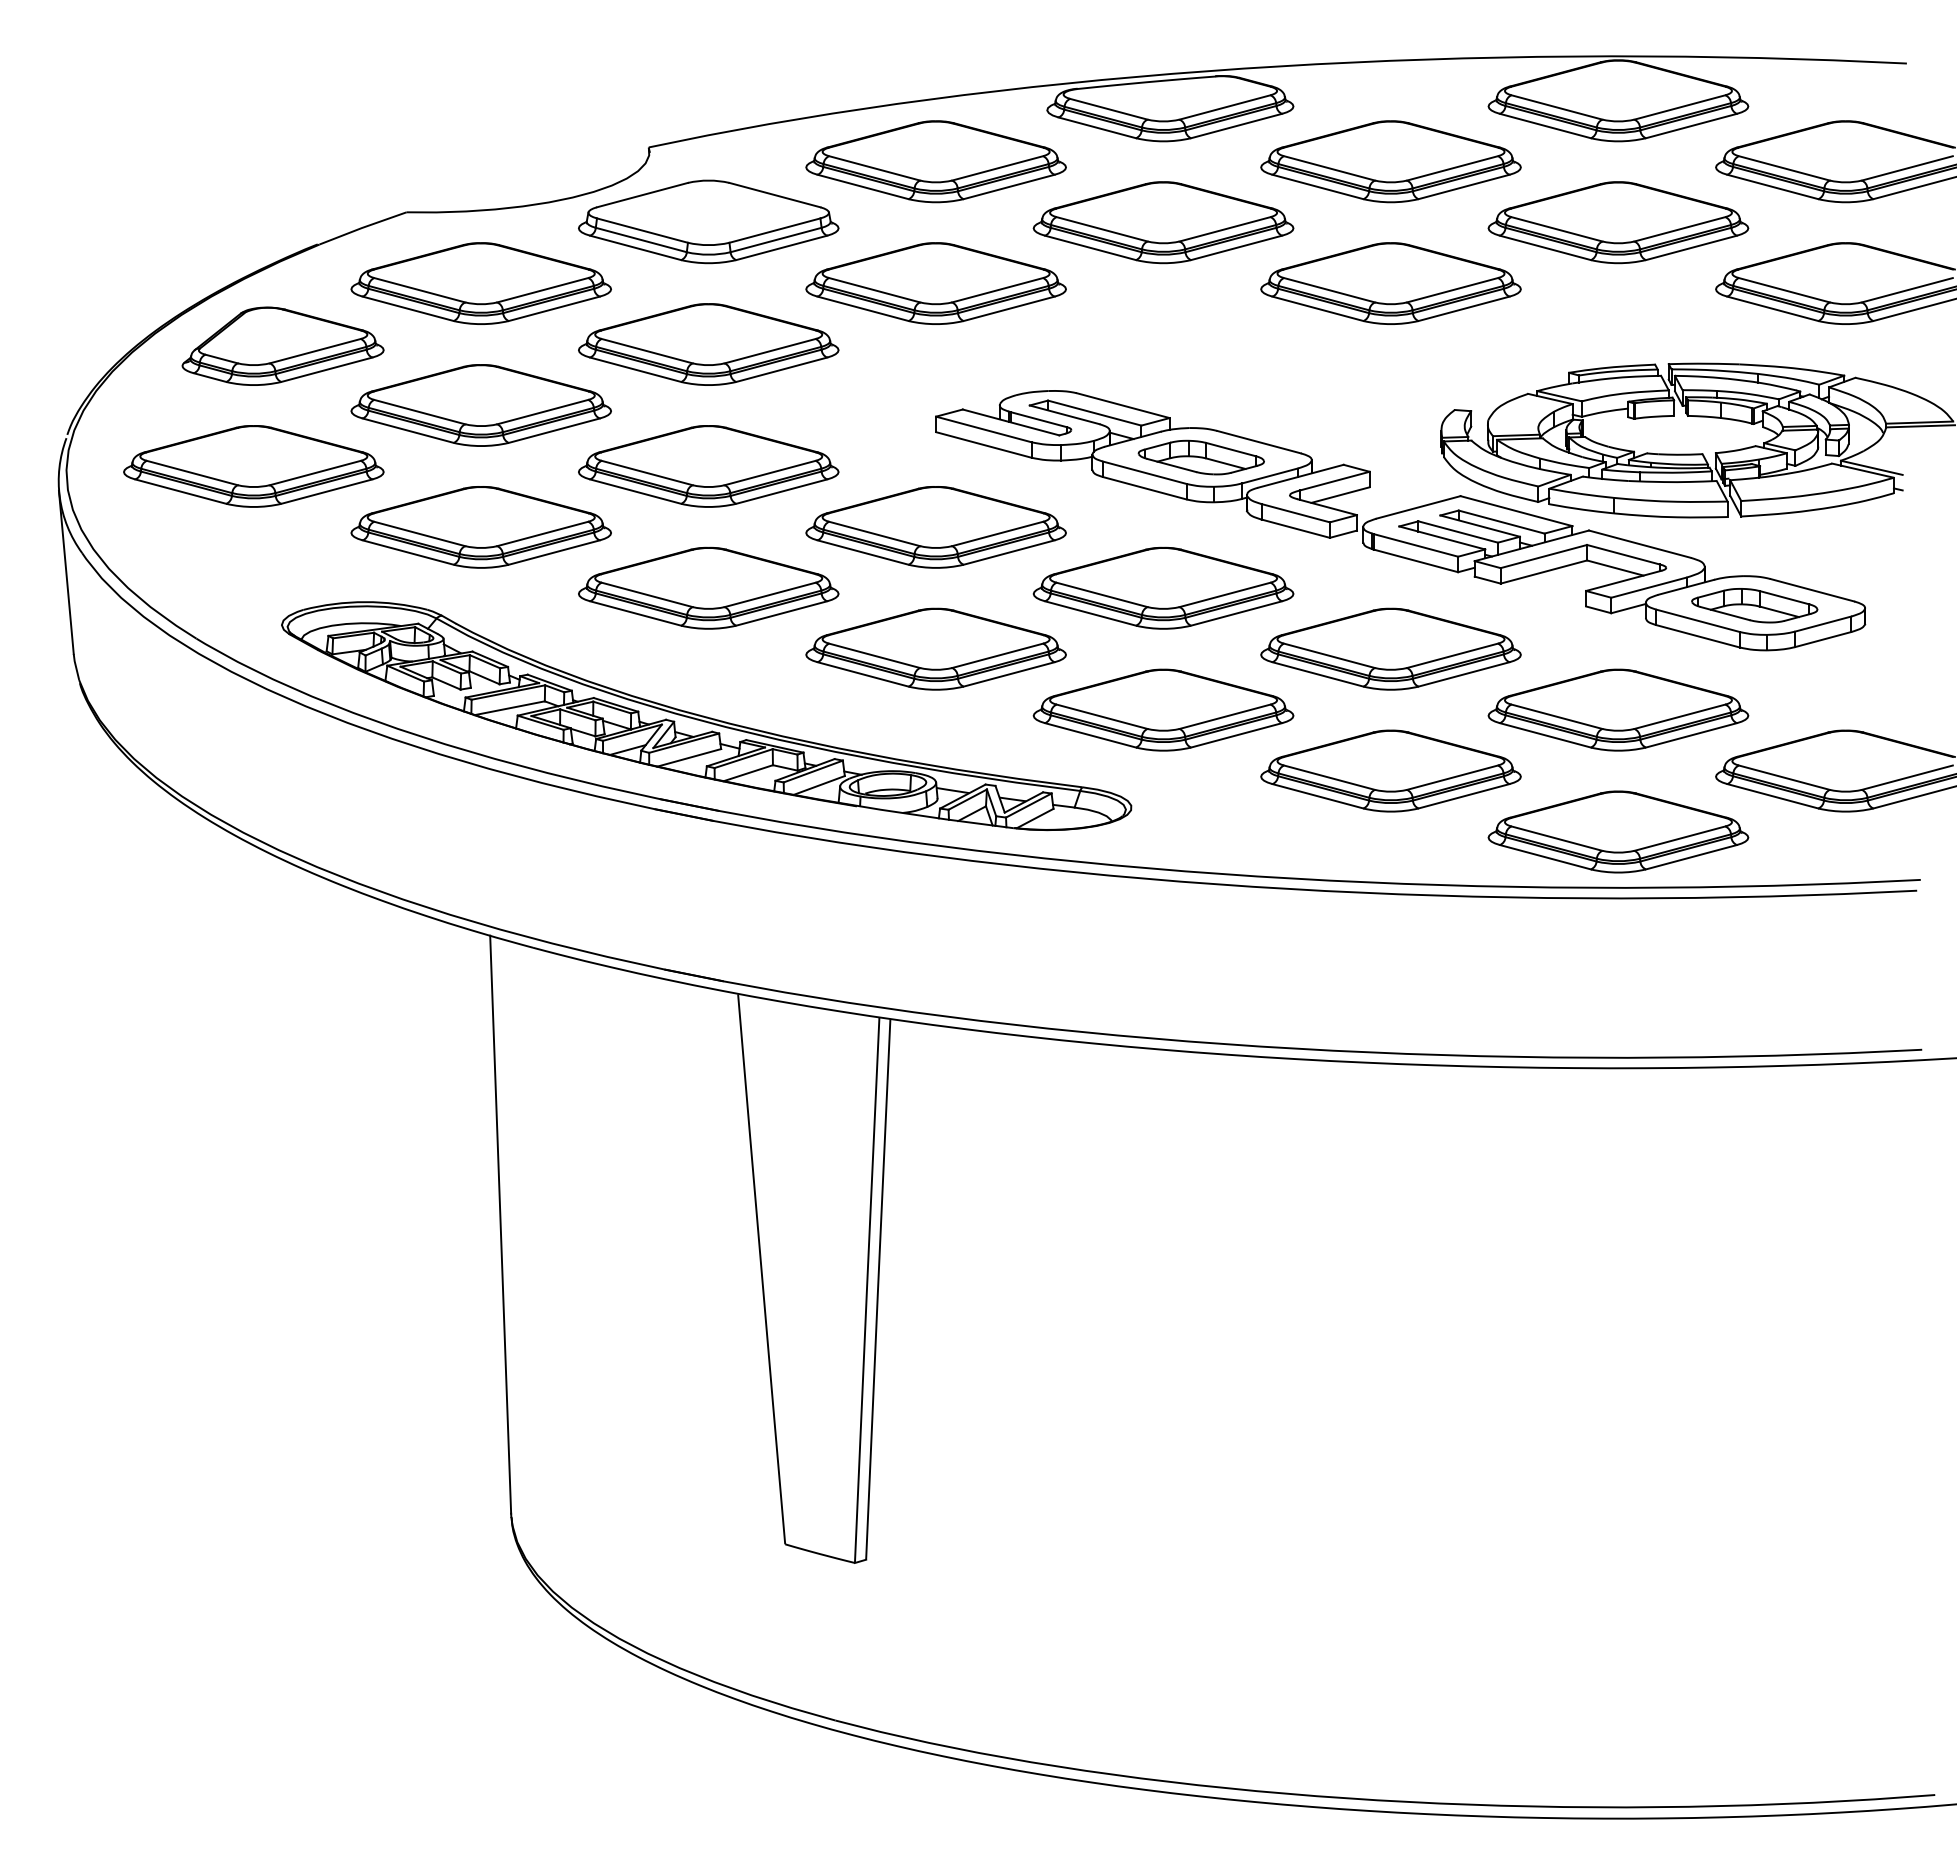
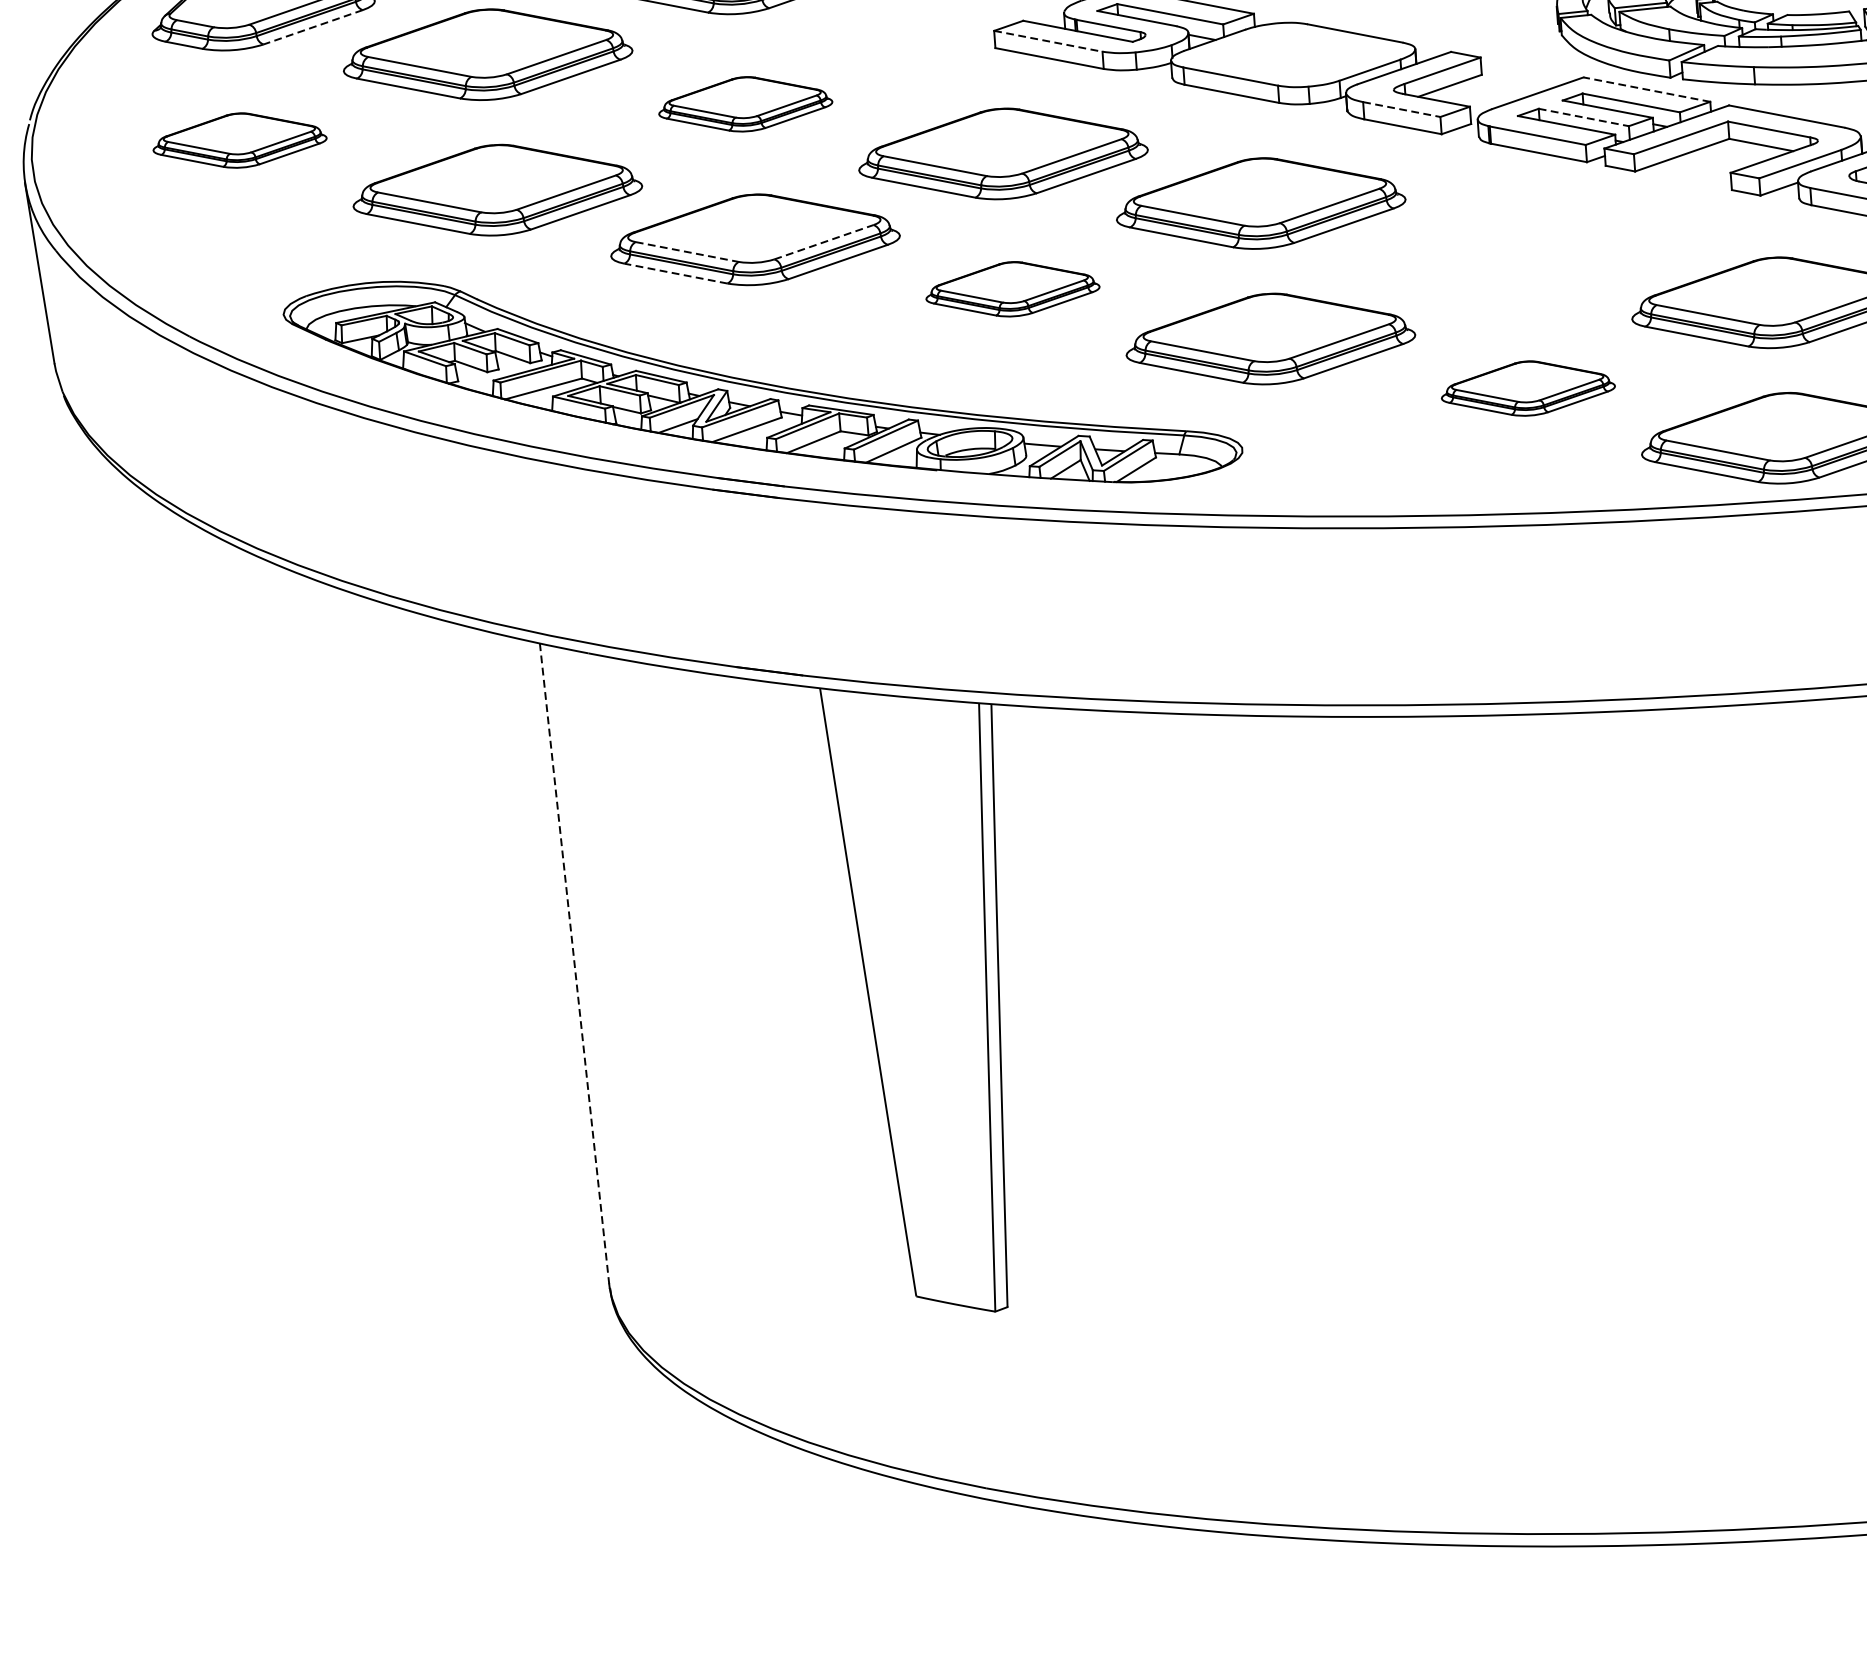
line: (326, 369) -> (312, 27), solid -> dashed
line: (984, 429) -> (1049, 41), solid -> dashed
part: (1200, 457) -> (1291, 55), removed
part: (253, 466) -> (239, 140), size x0.6
part: (708, 466) -> (745, 104), size x0.6
line: (1516, 511) -> (1646, 90), solid -> dashed
line: (1296, 513) -> (1402, 109), solid -> dashed
line: (1458, 532) -> (1584, 118), solid -> dashed
line: (770, 594) -> (824, 241), solid -> dashed
line: (647, 595) -> (687, 252), solid -> dashed
line: (635, 613) -> (675, 273), solid -> dashed
part: (935, 648) -> (1012, 288), size x0.6
part: (1390, 648) -> (1517, 252), removed
part: (1390, 770) -> (1527, 388), size x0.6
line: (500, 1225) -> (574, 964), solid -> dashed

